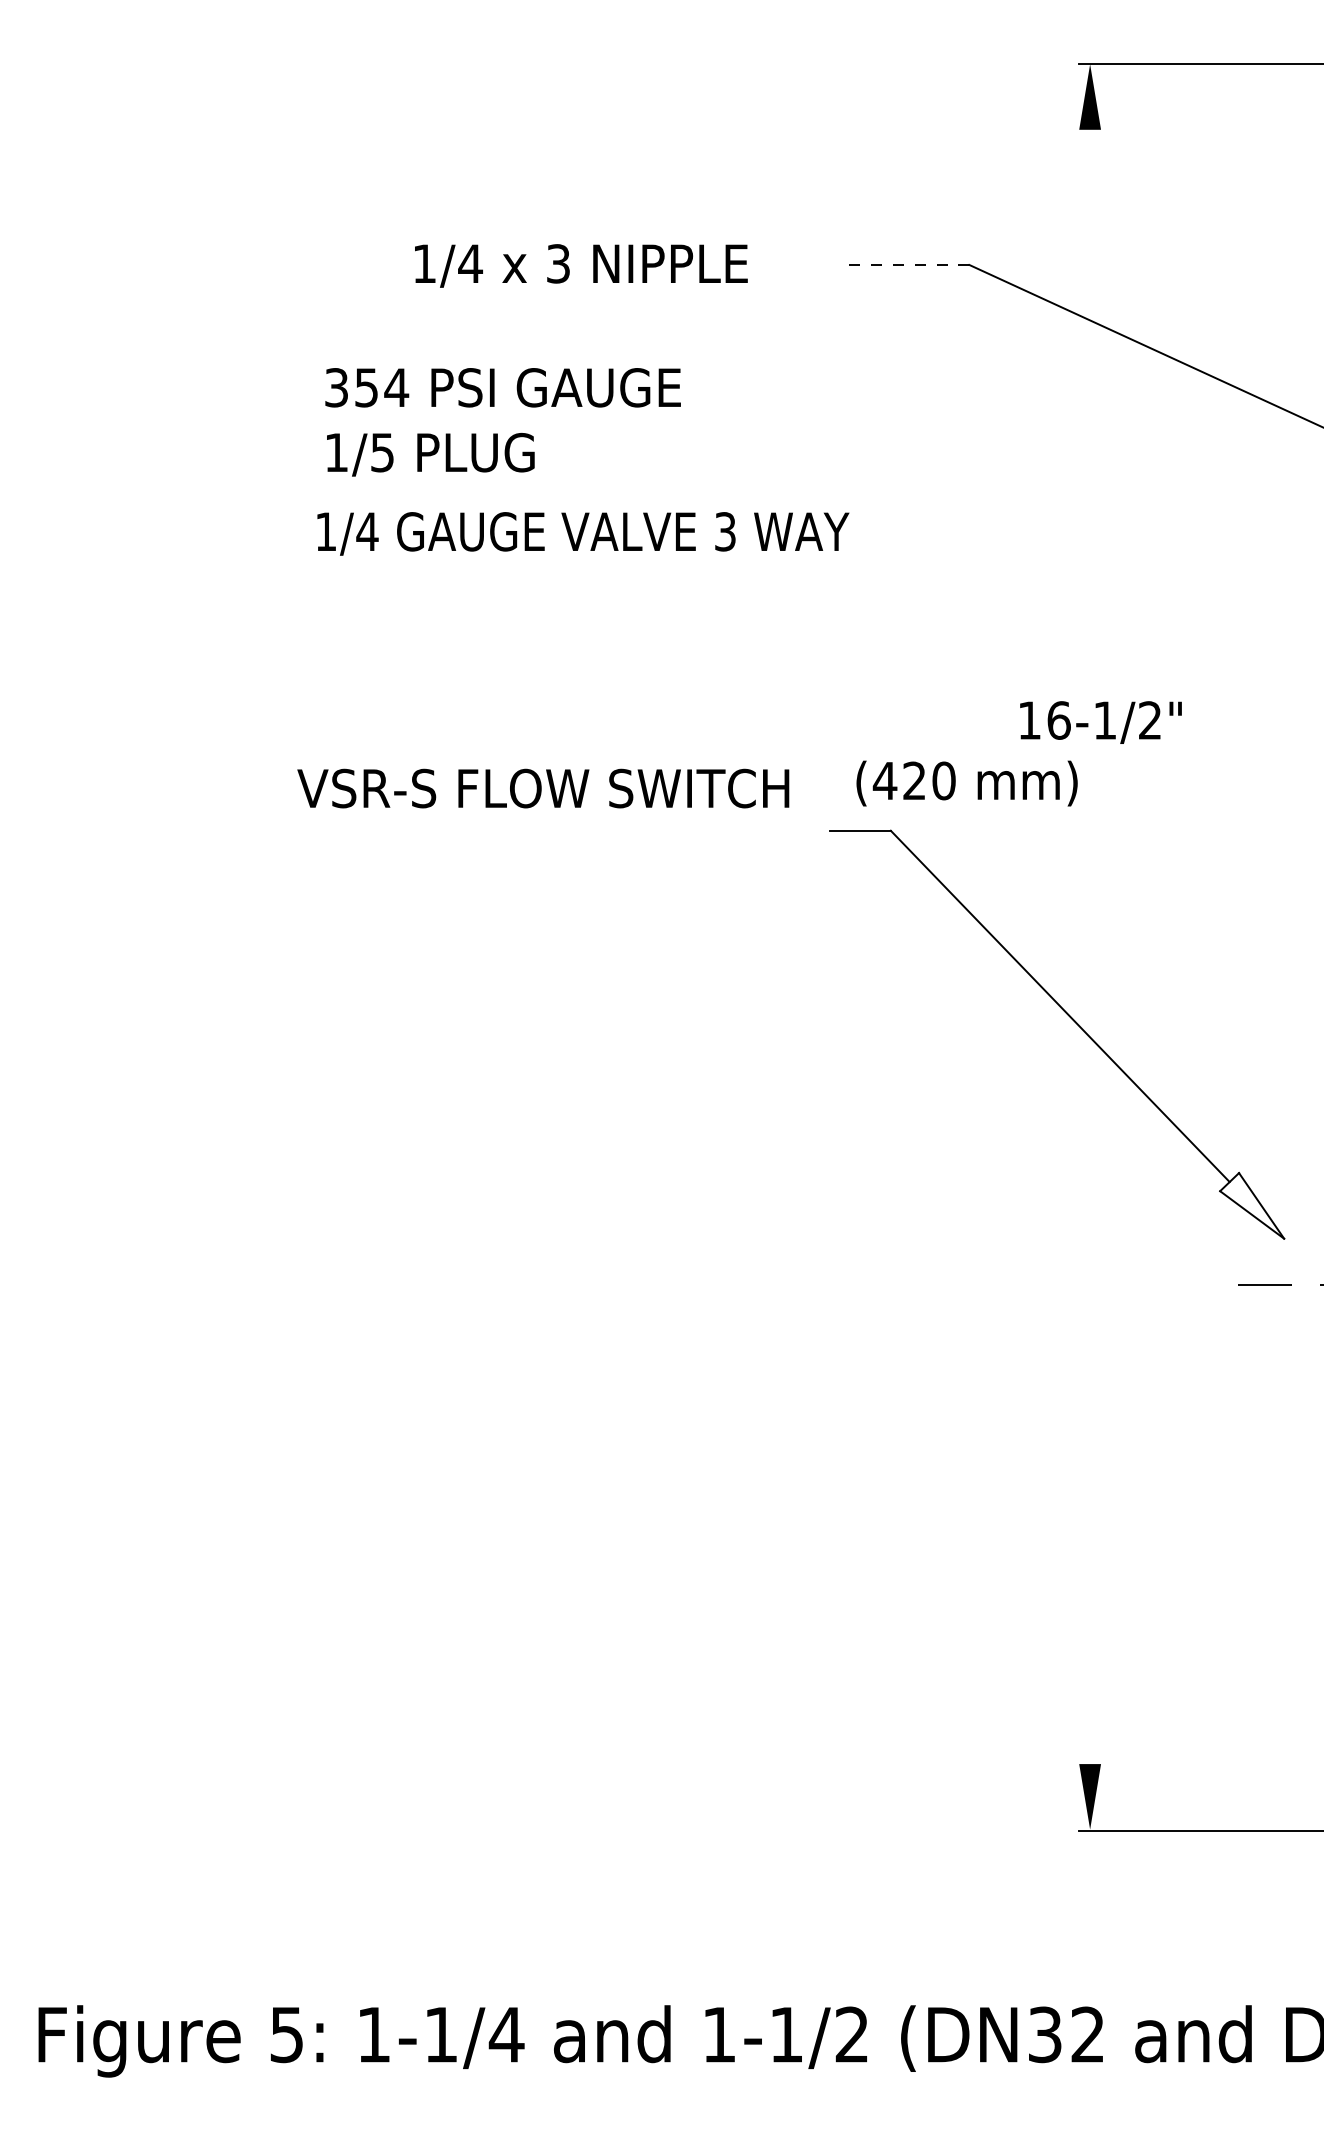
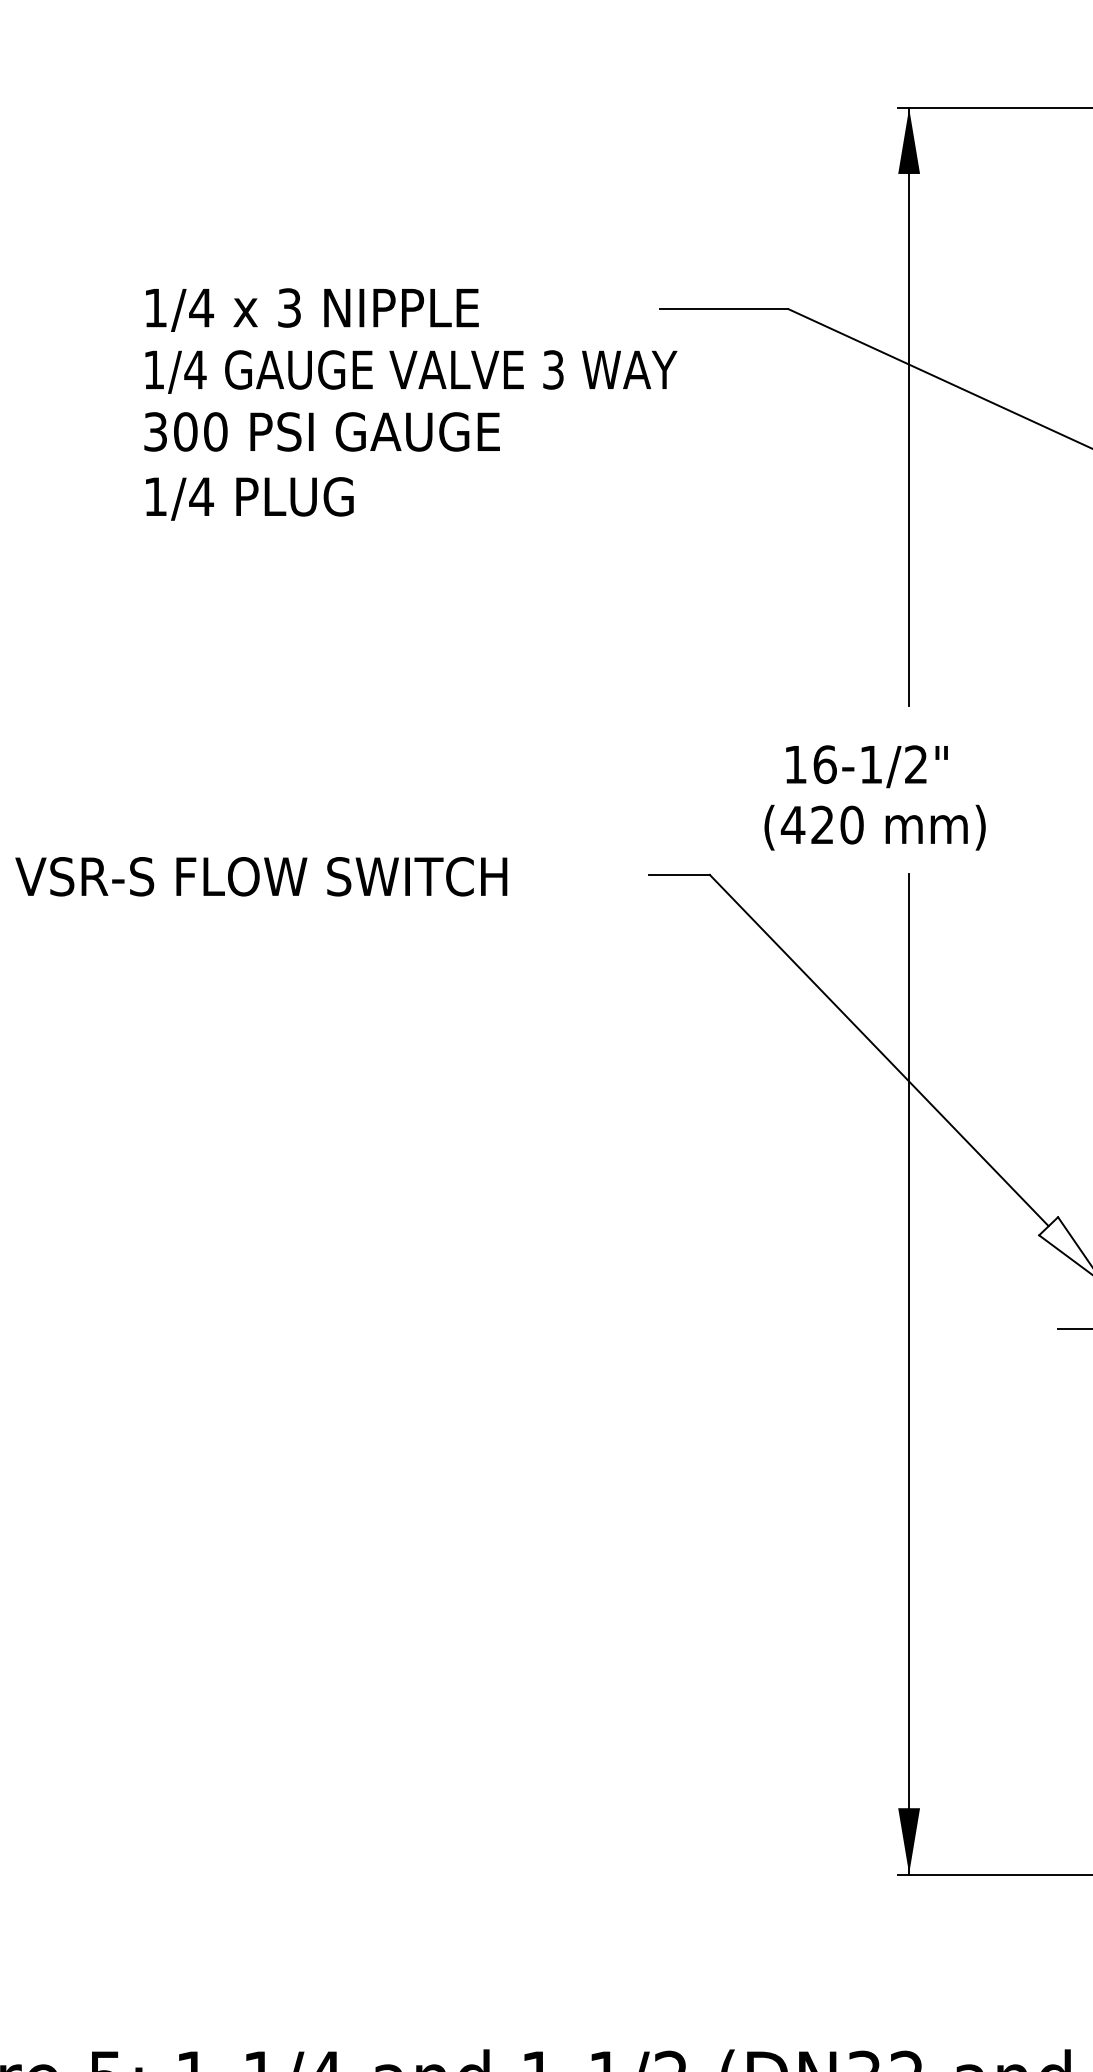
line: (904, 264) -> (723, 308), dashed -> solid
text: (581, 265) -> (312, 309), moved
line: (1089, 363) -> (908, 407), added
text: (382, 387) -> (201, 431), 354 -> 300
text: (382, 452) -> (201, 496), 1/5 -> 1/4
text: (583, 533) -> (411, 371), moved
text: (1100, 722) -> (866, 766), moved
text: (966, 783) -> (874, 827), moved
text: (543, 788) -> (261, 876), moved
line: (1089, 1329) -> (908, 1373), added

